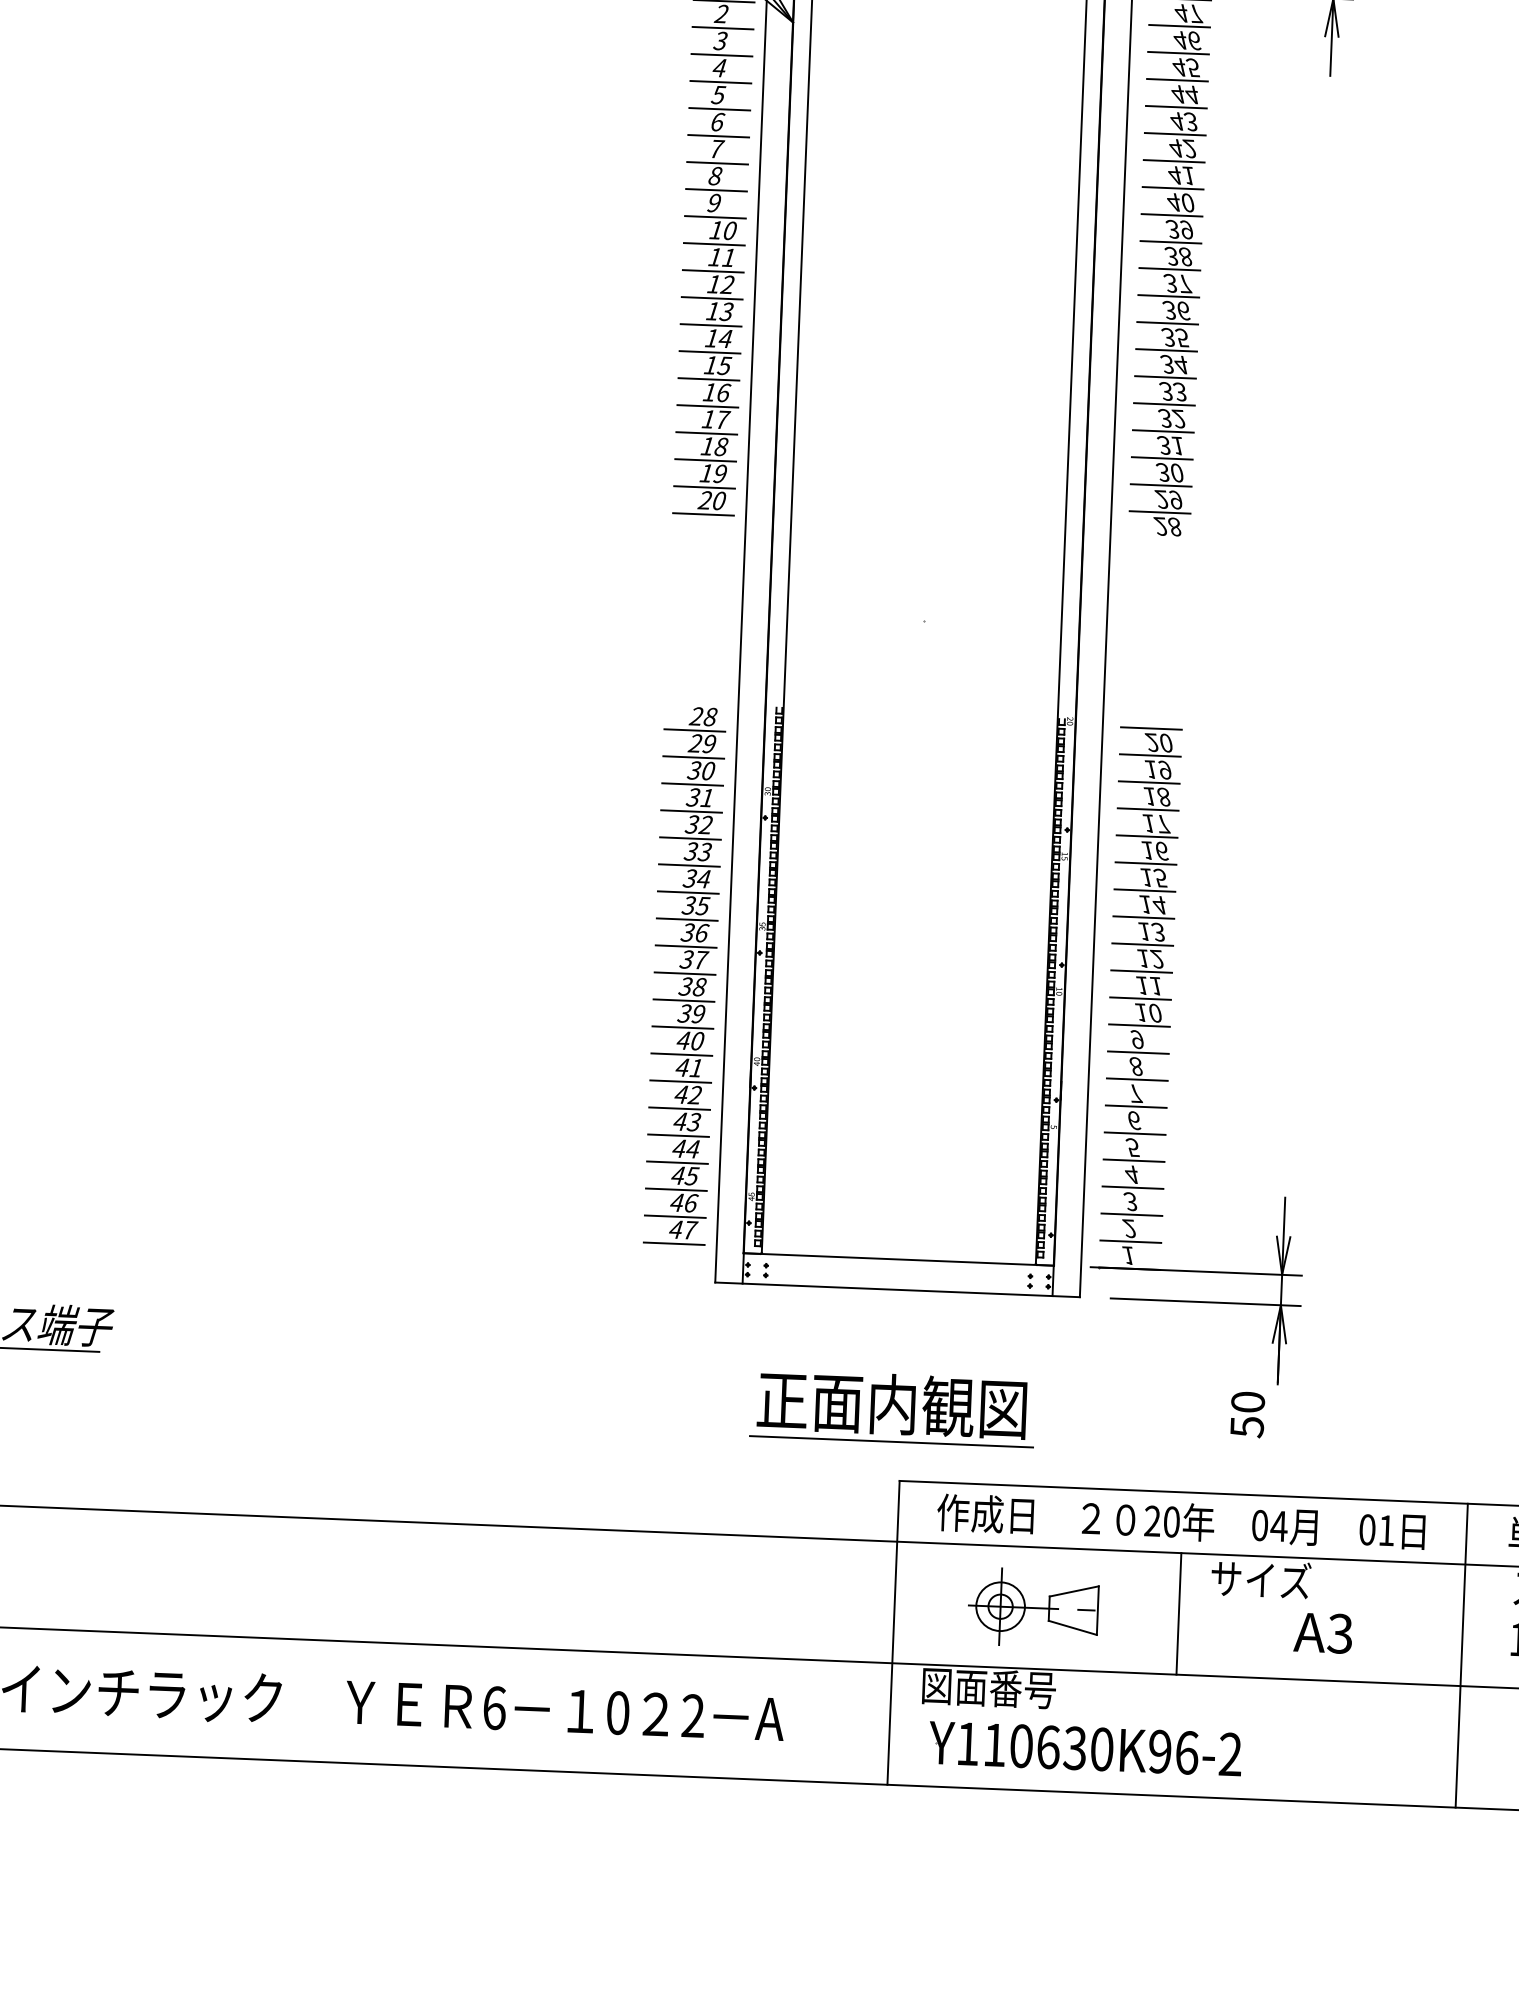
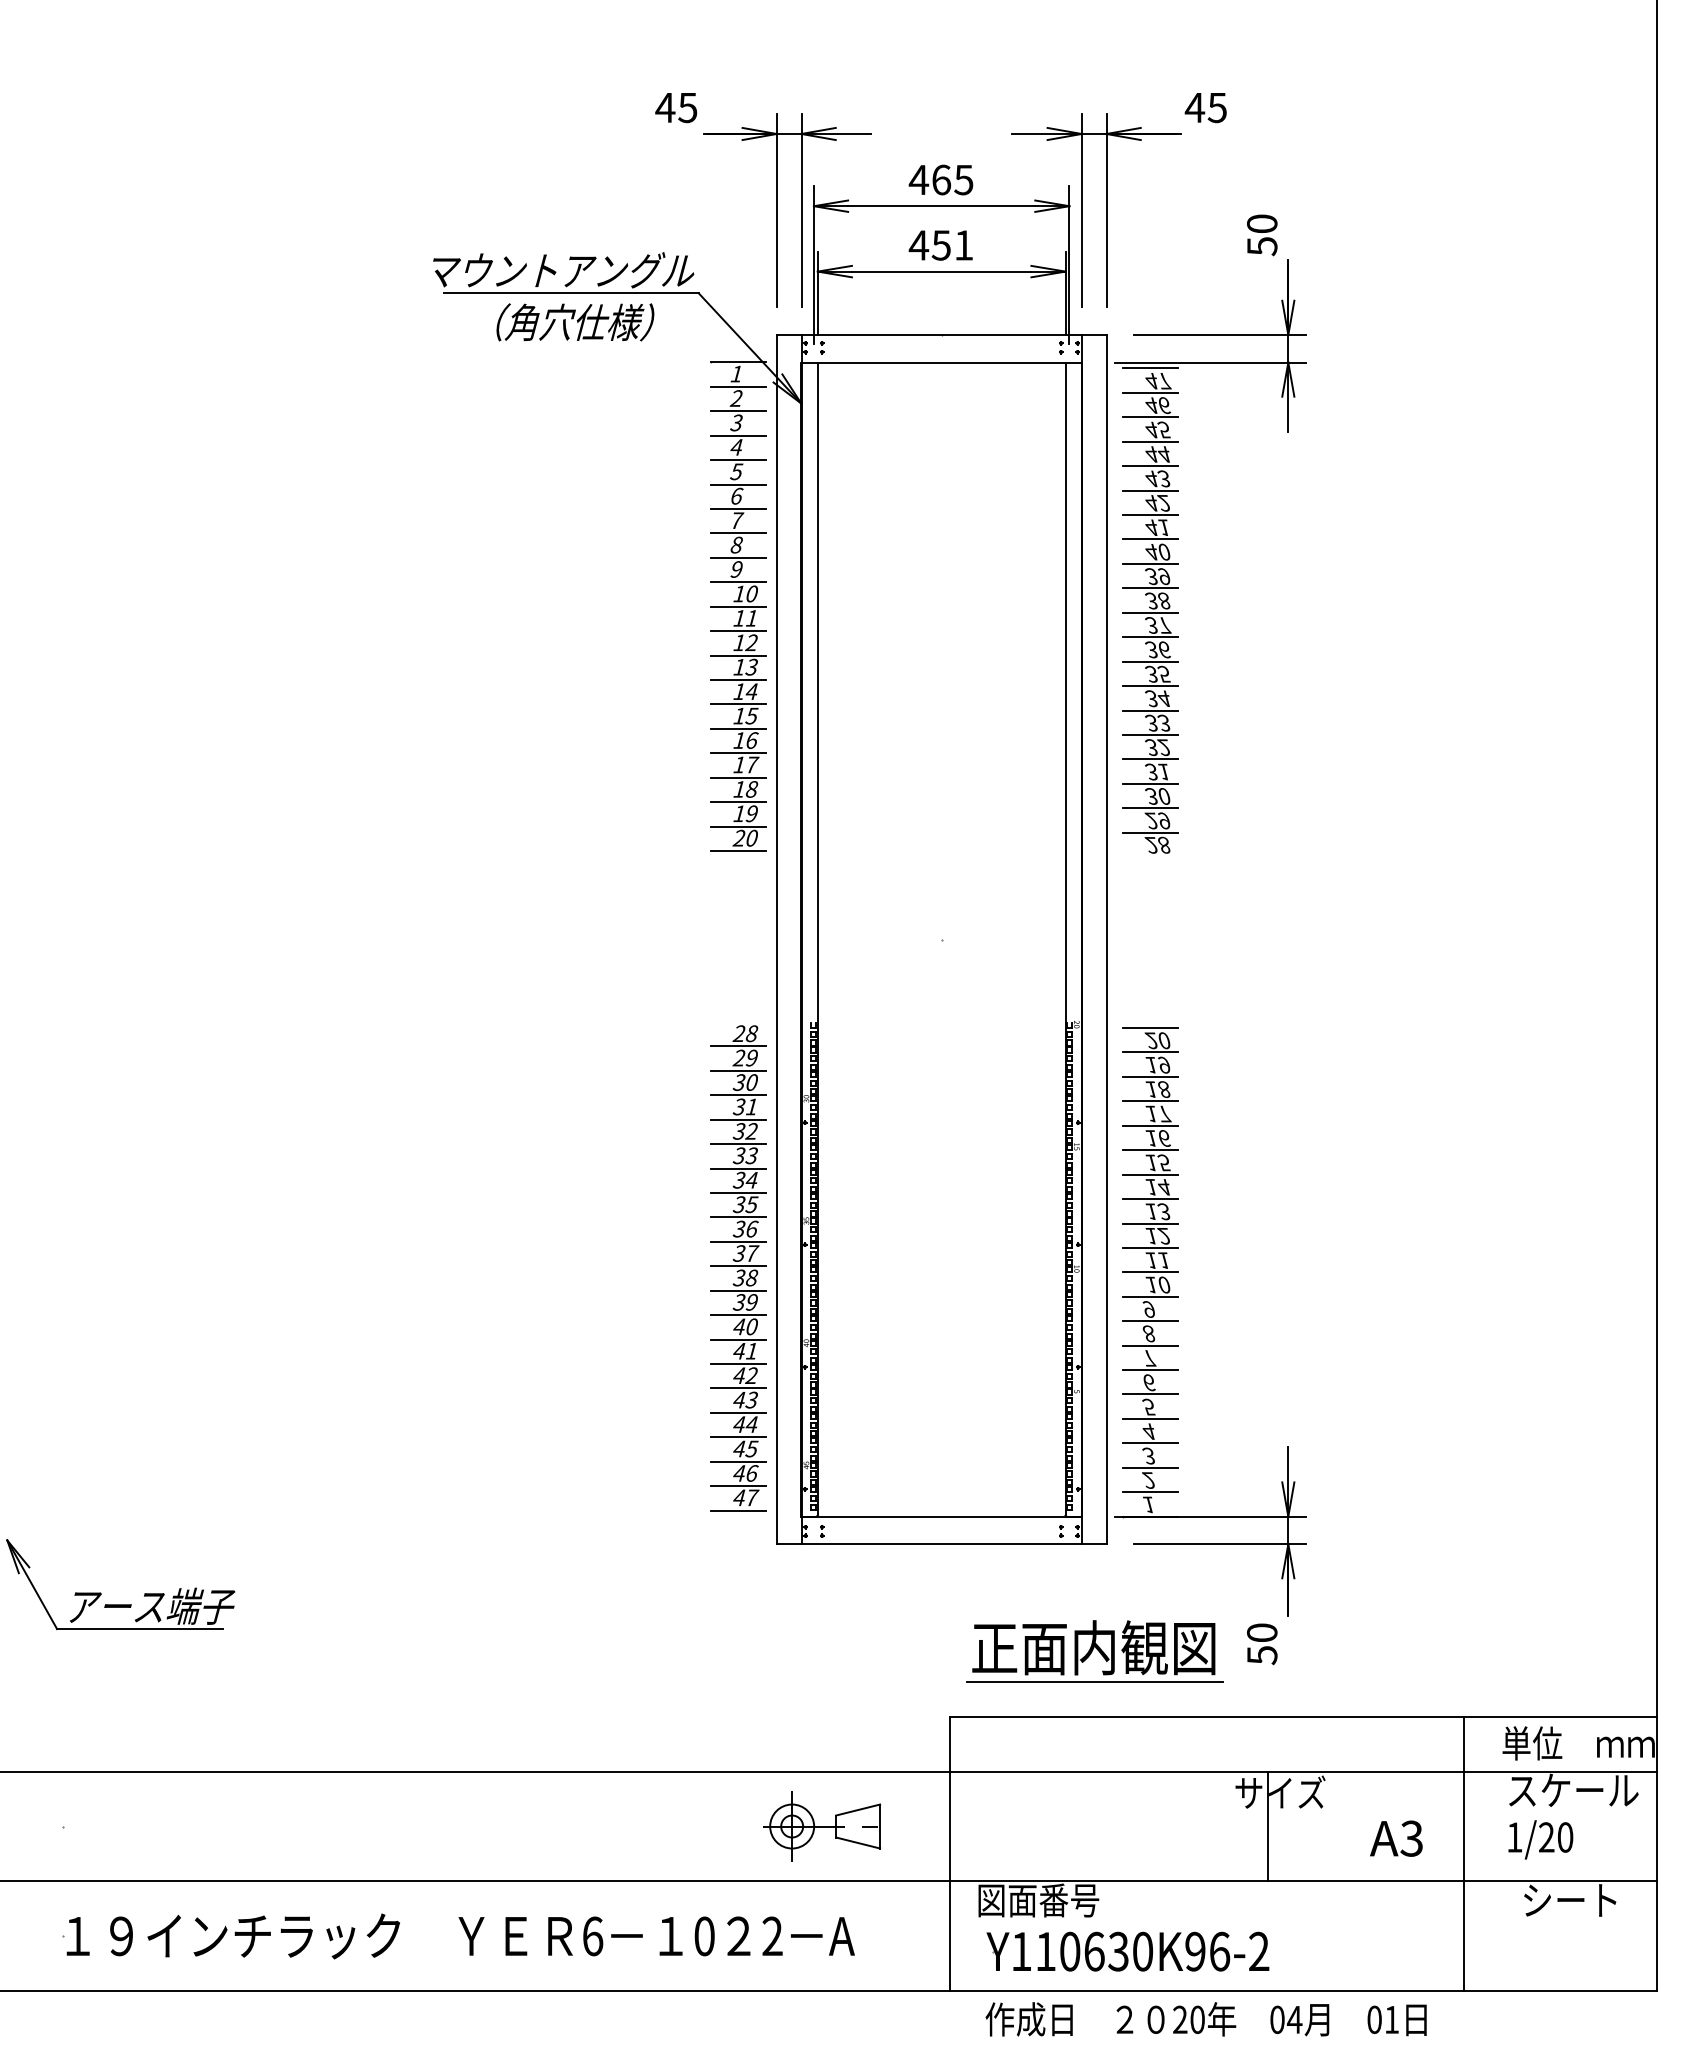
part: (892, 1408) -> (1094, 1651), moved
text: (1180, 1522) -> (1205, 2019), moved
part: (1033, 1608) -> (821, 1826), moved
line: (1179, 1613) -> (1268, 1826), moved
text: (1323, 1632) -> (1396, 1838), moved

